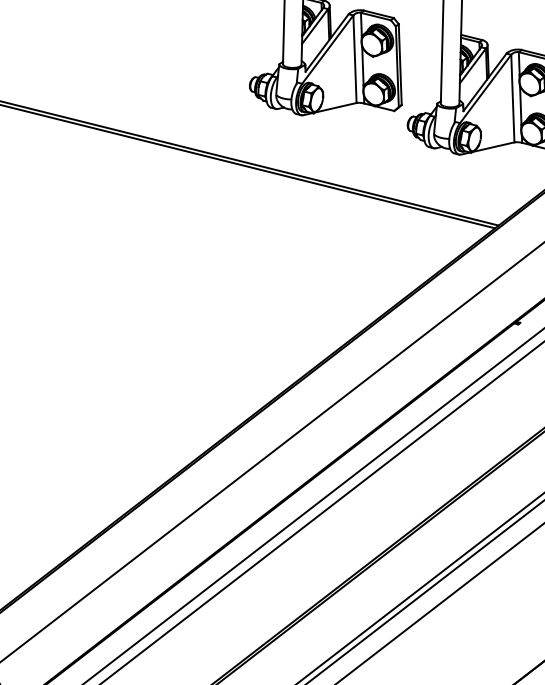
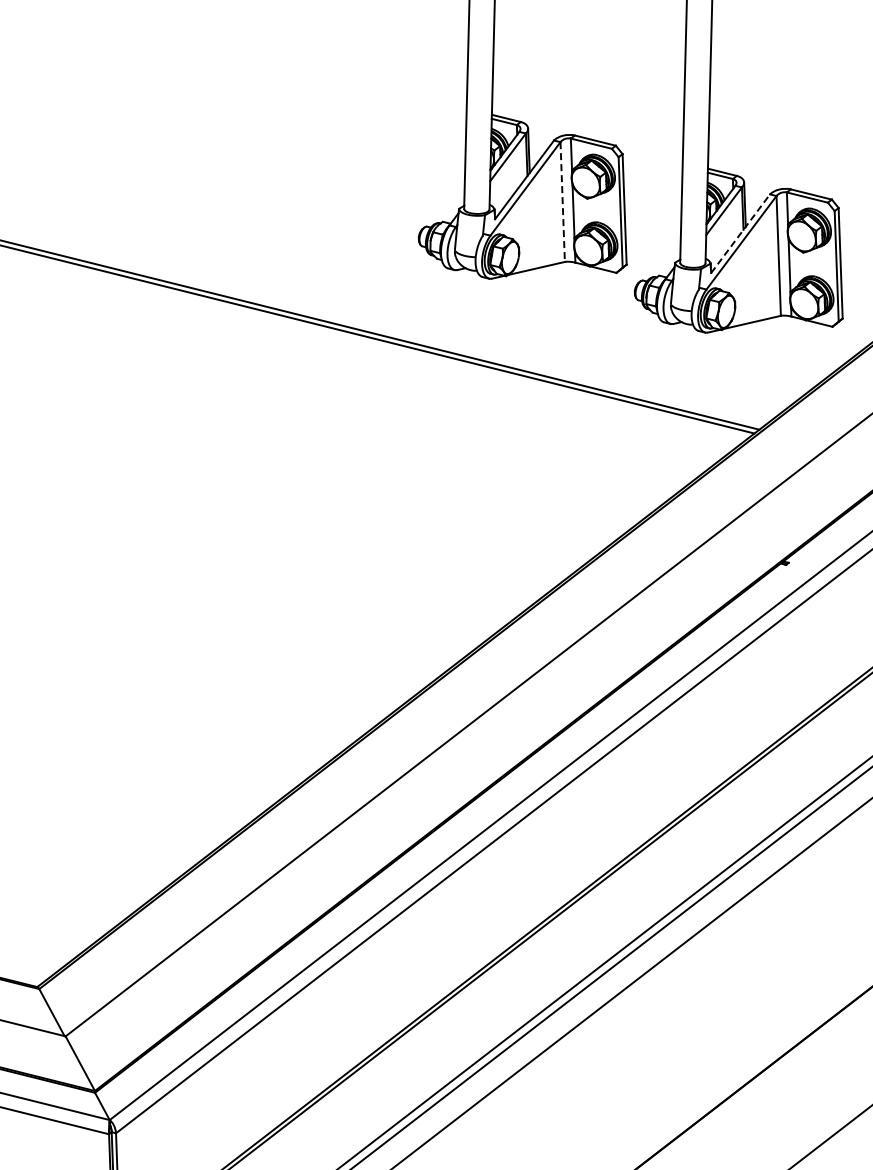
line: (354, 59) -> (562, 202), solid -> dashed
line: (484, 82) -> (740, 233), solid -> dashed

